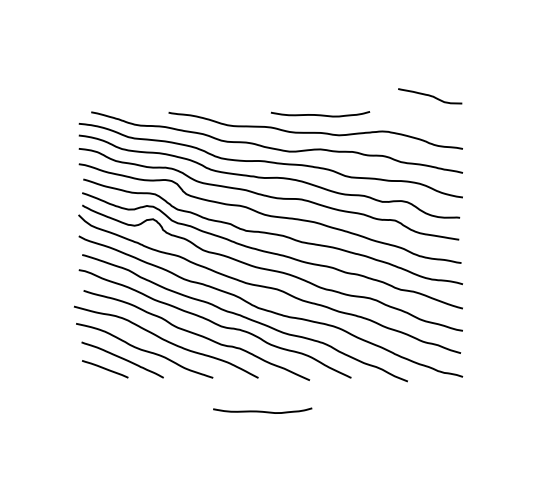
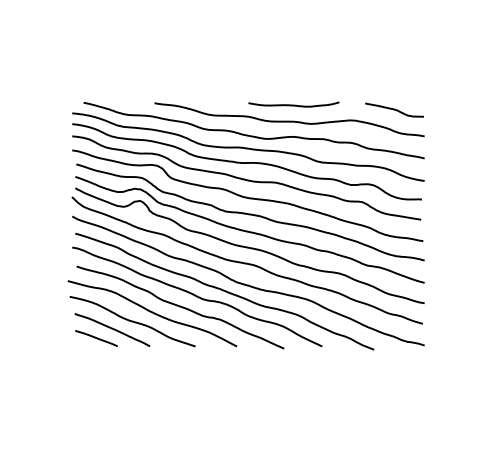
curve: (430, 95) -> (394, 109), moved
curve: (262, 410) -> (240, 376), removed

